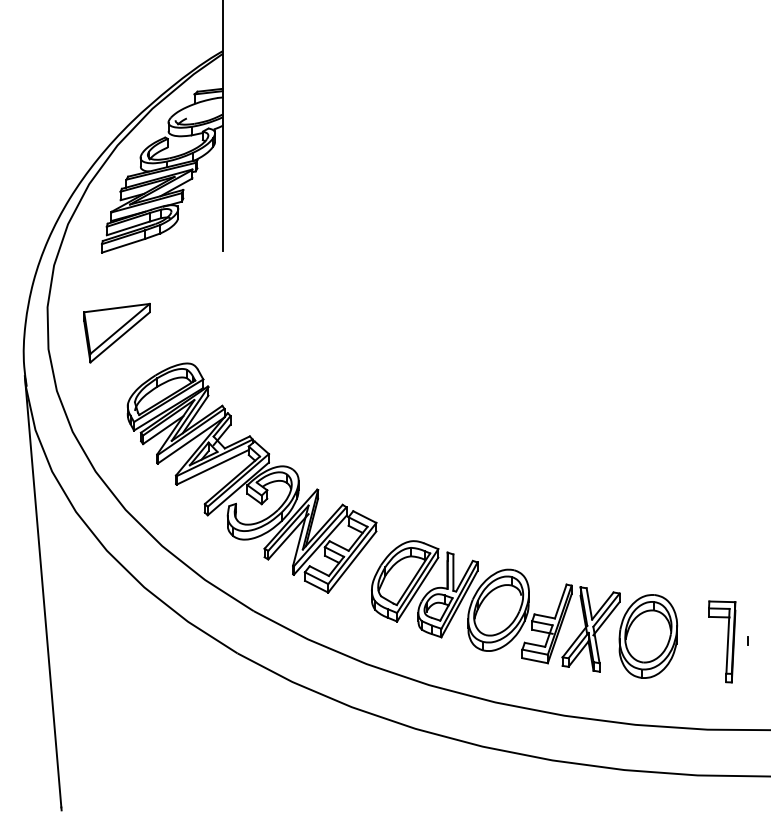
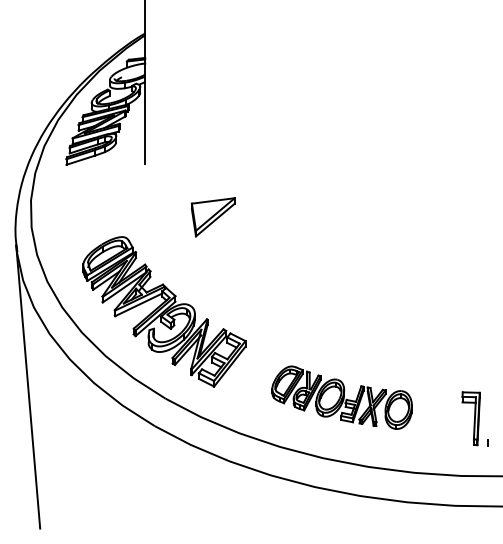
part: (115, 333) -> (212, 217), moved
part: (523, 609) -> (341, 397), size x0.7
line: (747, 640) -> (487, 442), moved

